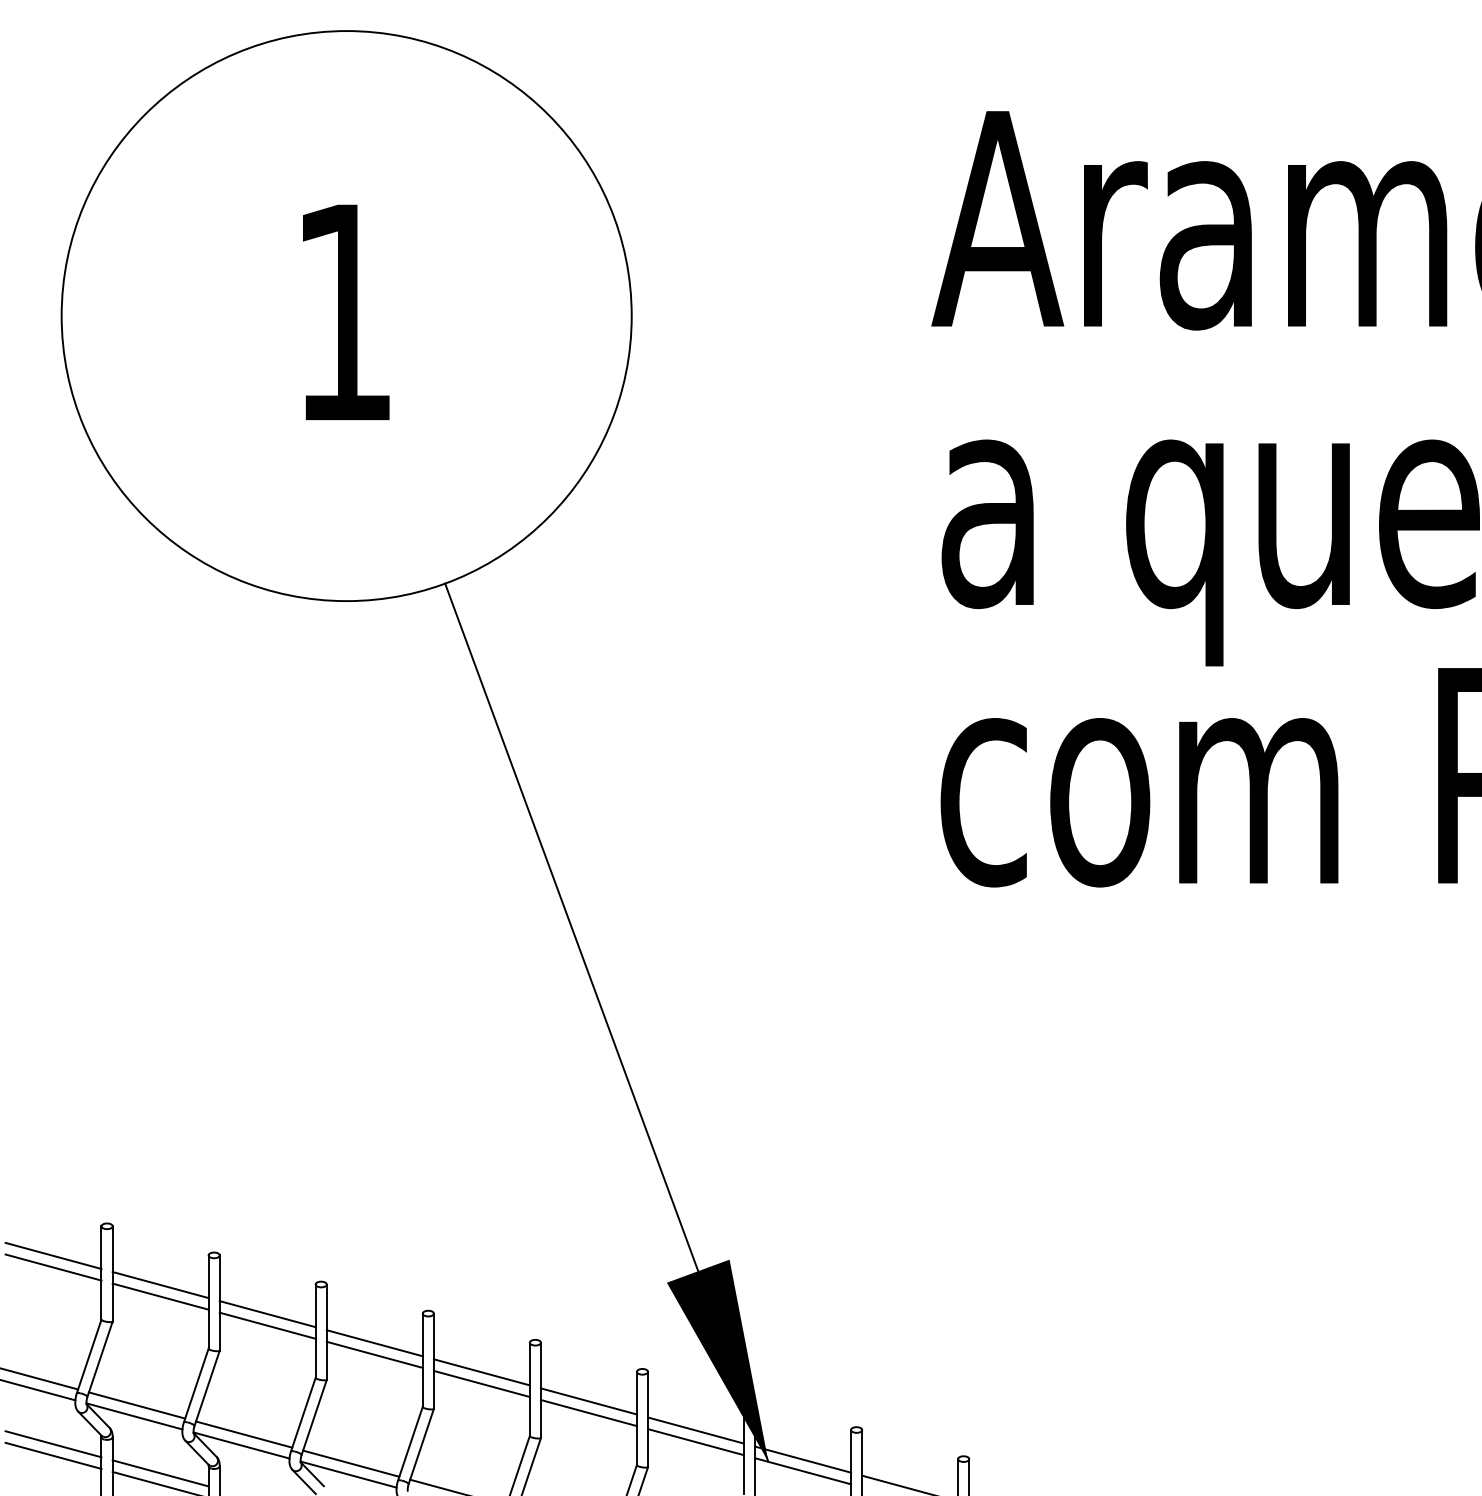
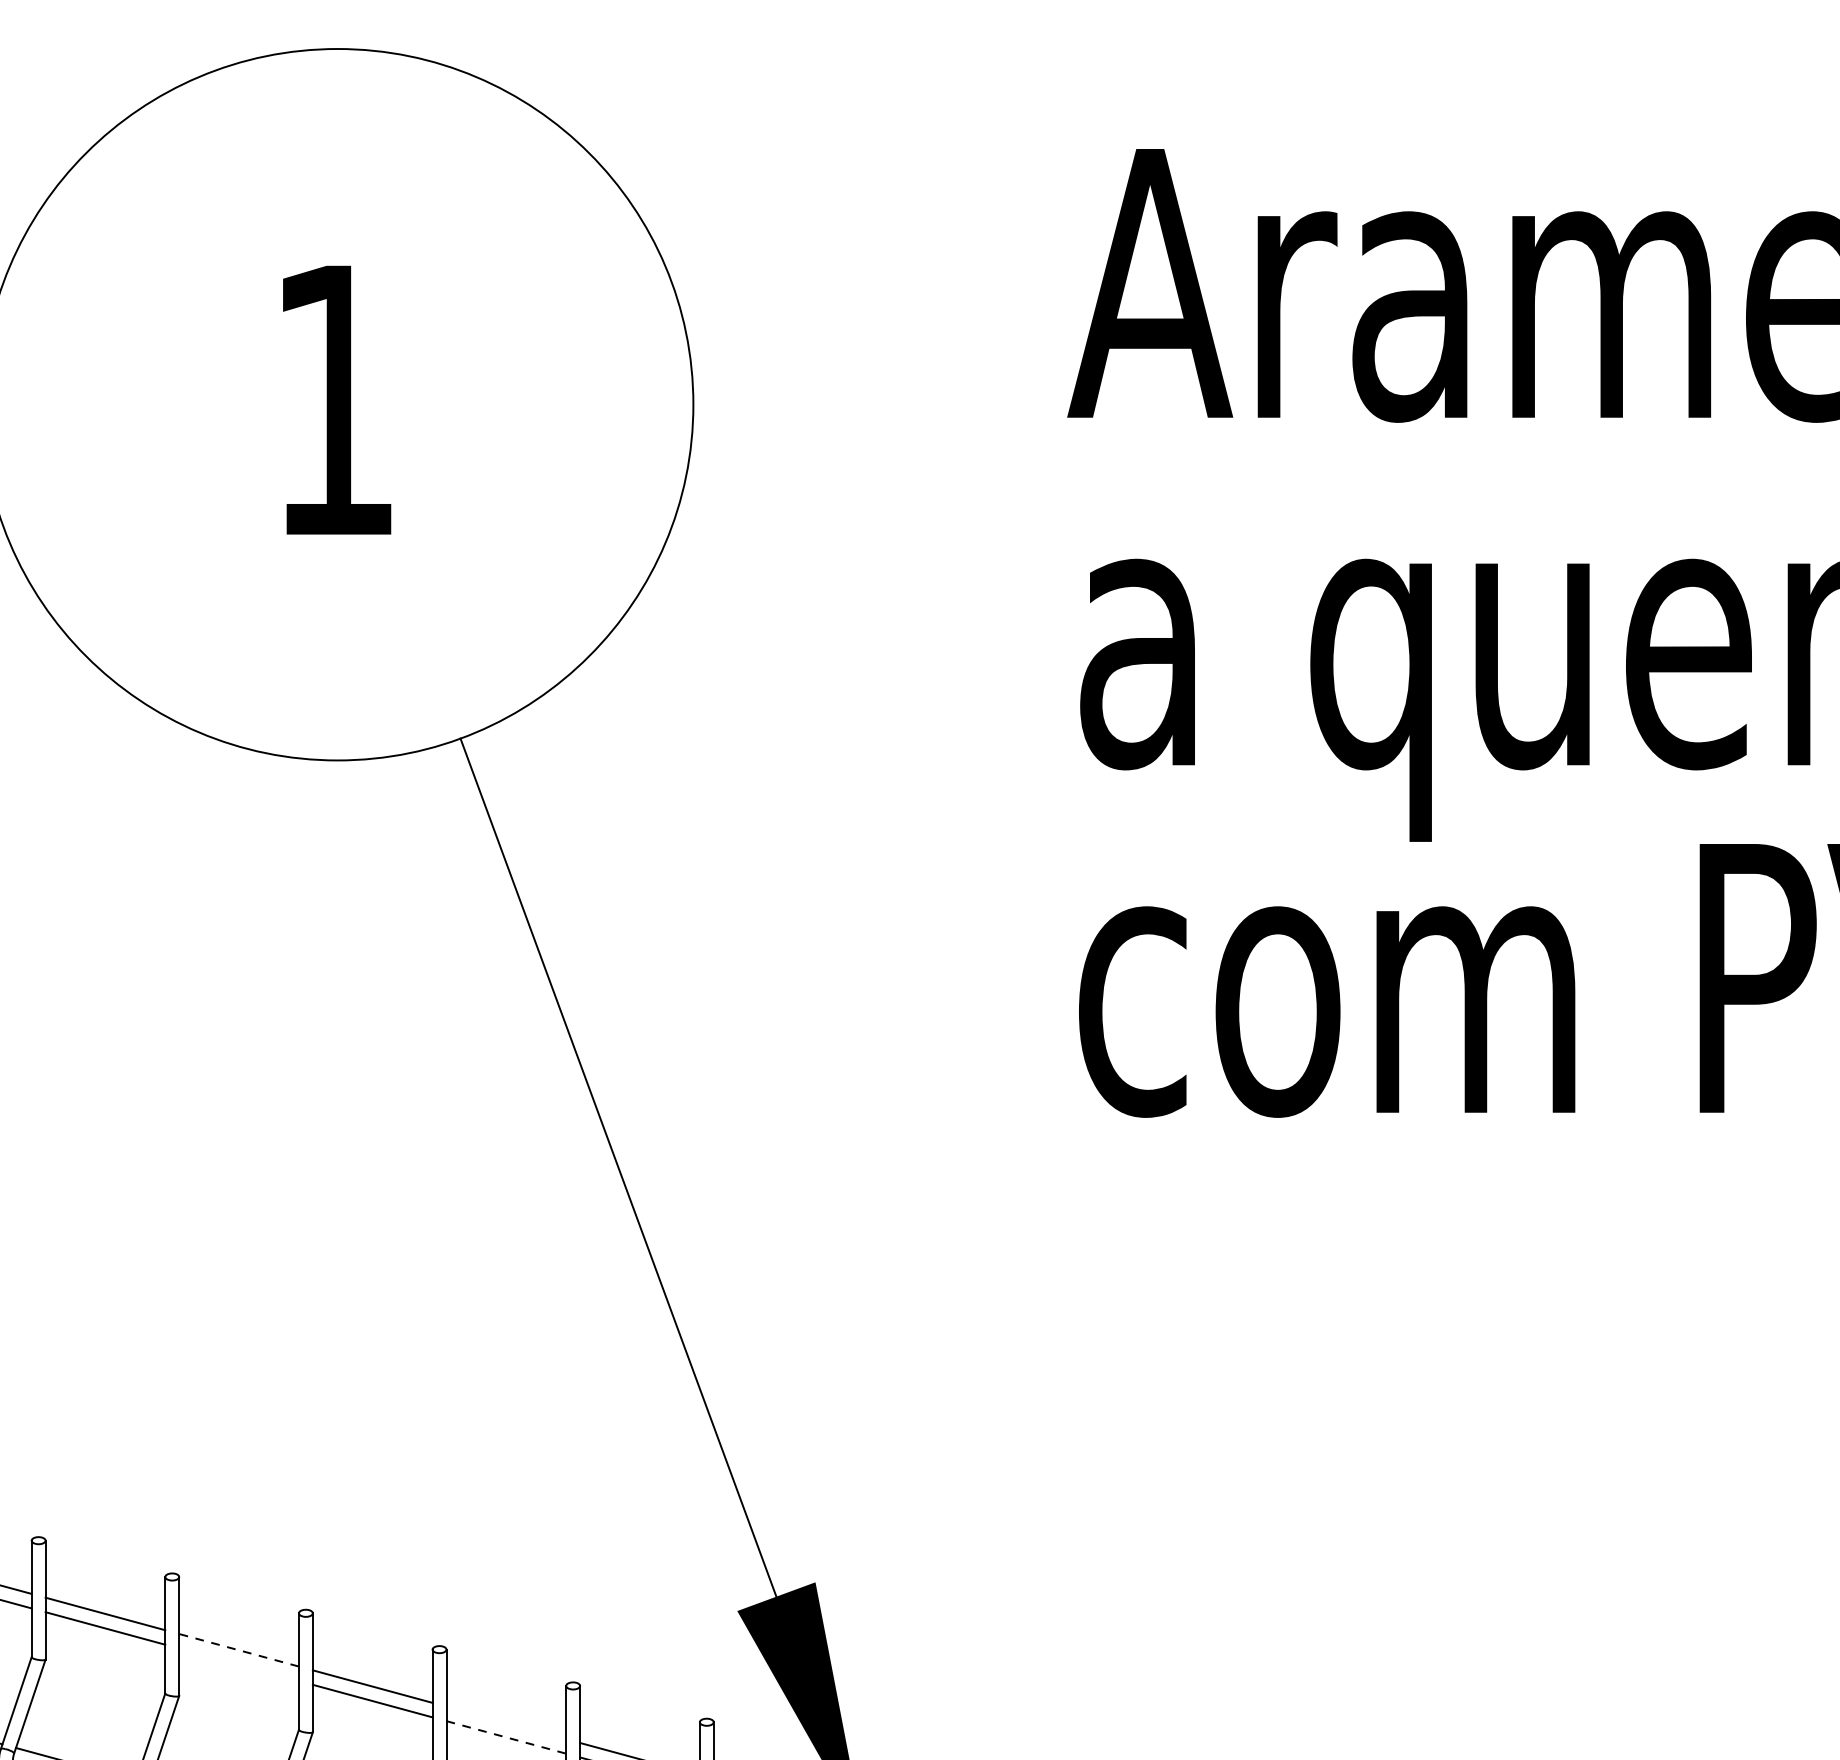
line: (267, 1314) -> (238, 1650), solid -> dashed
line: (267, 1325) -> (238, 1664), removed
line: (481, 1372) -> (505, 1723), removed
line: (481, 1383) -> (505, 1736), solid -> dashed

